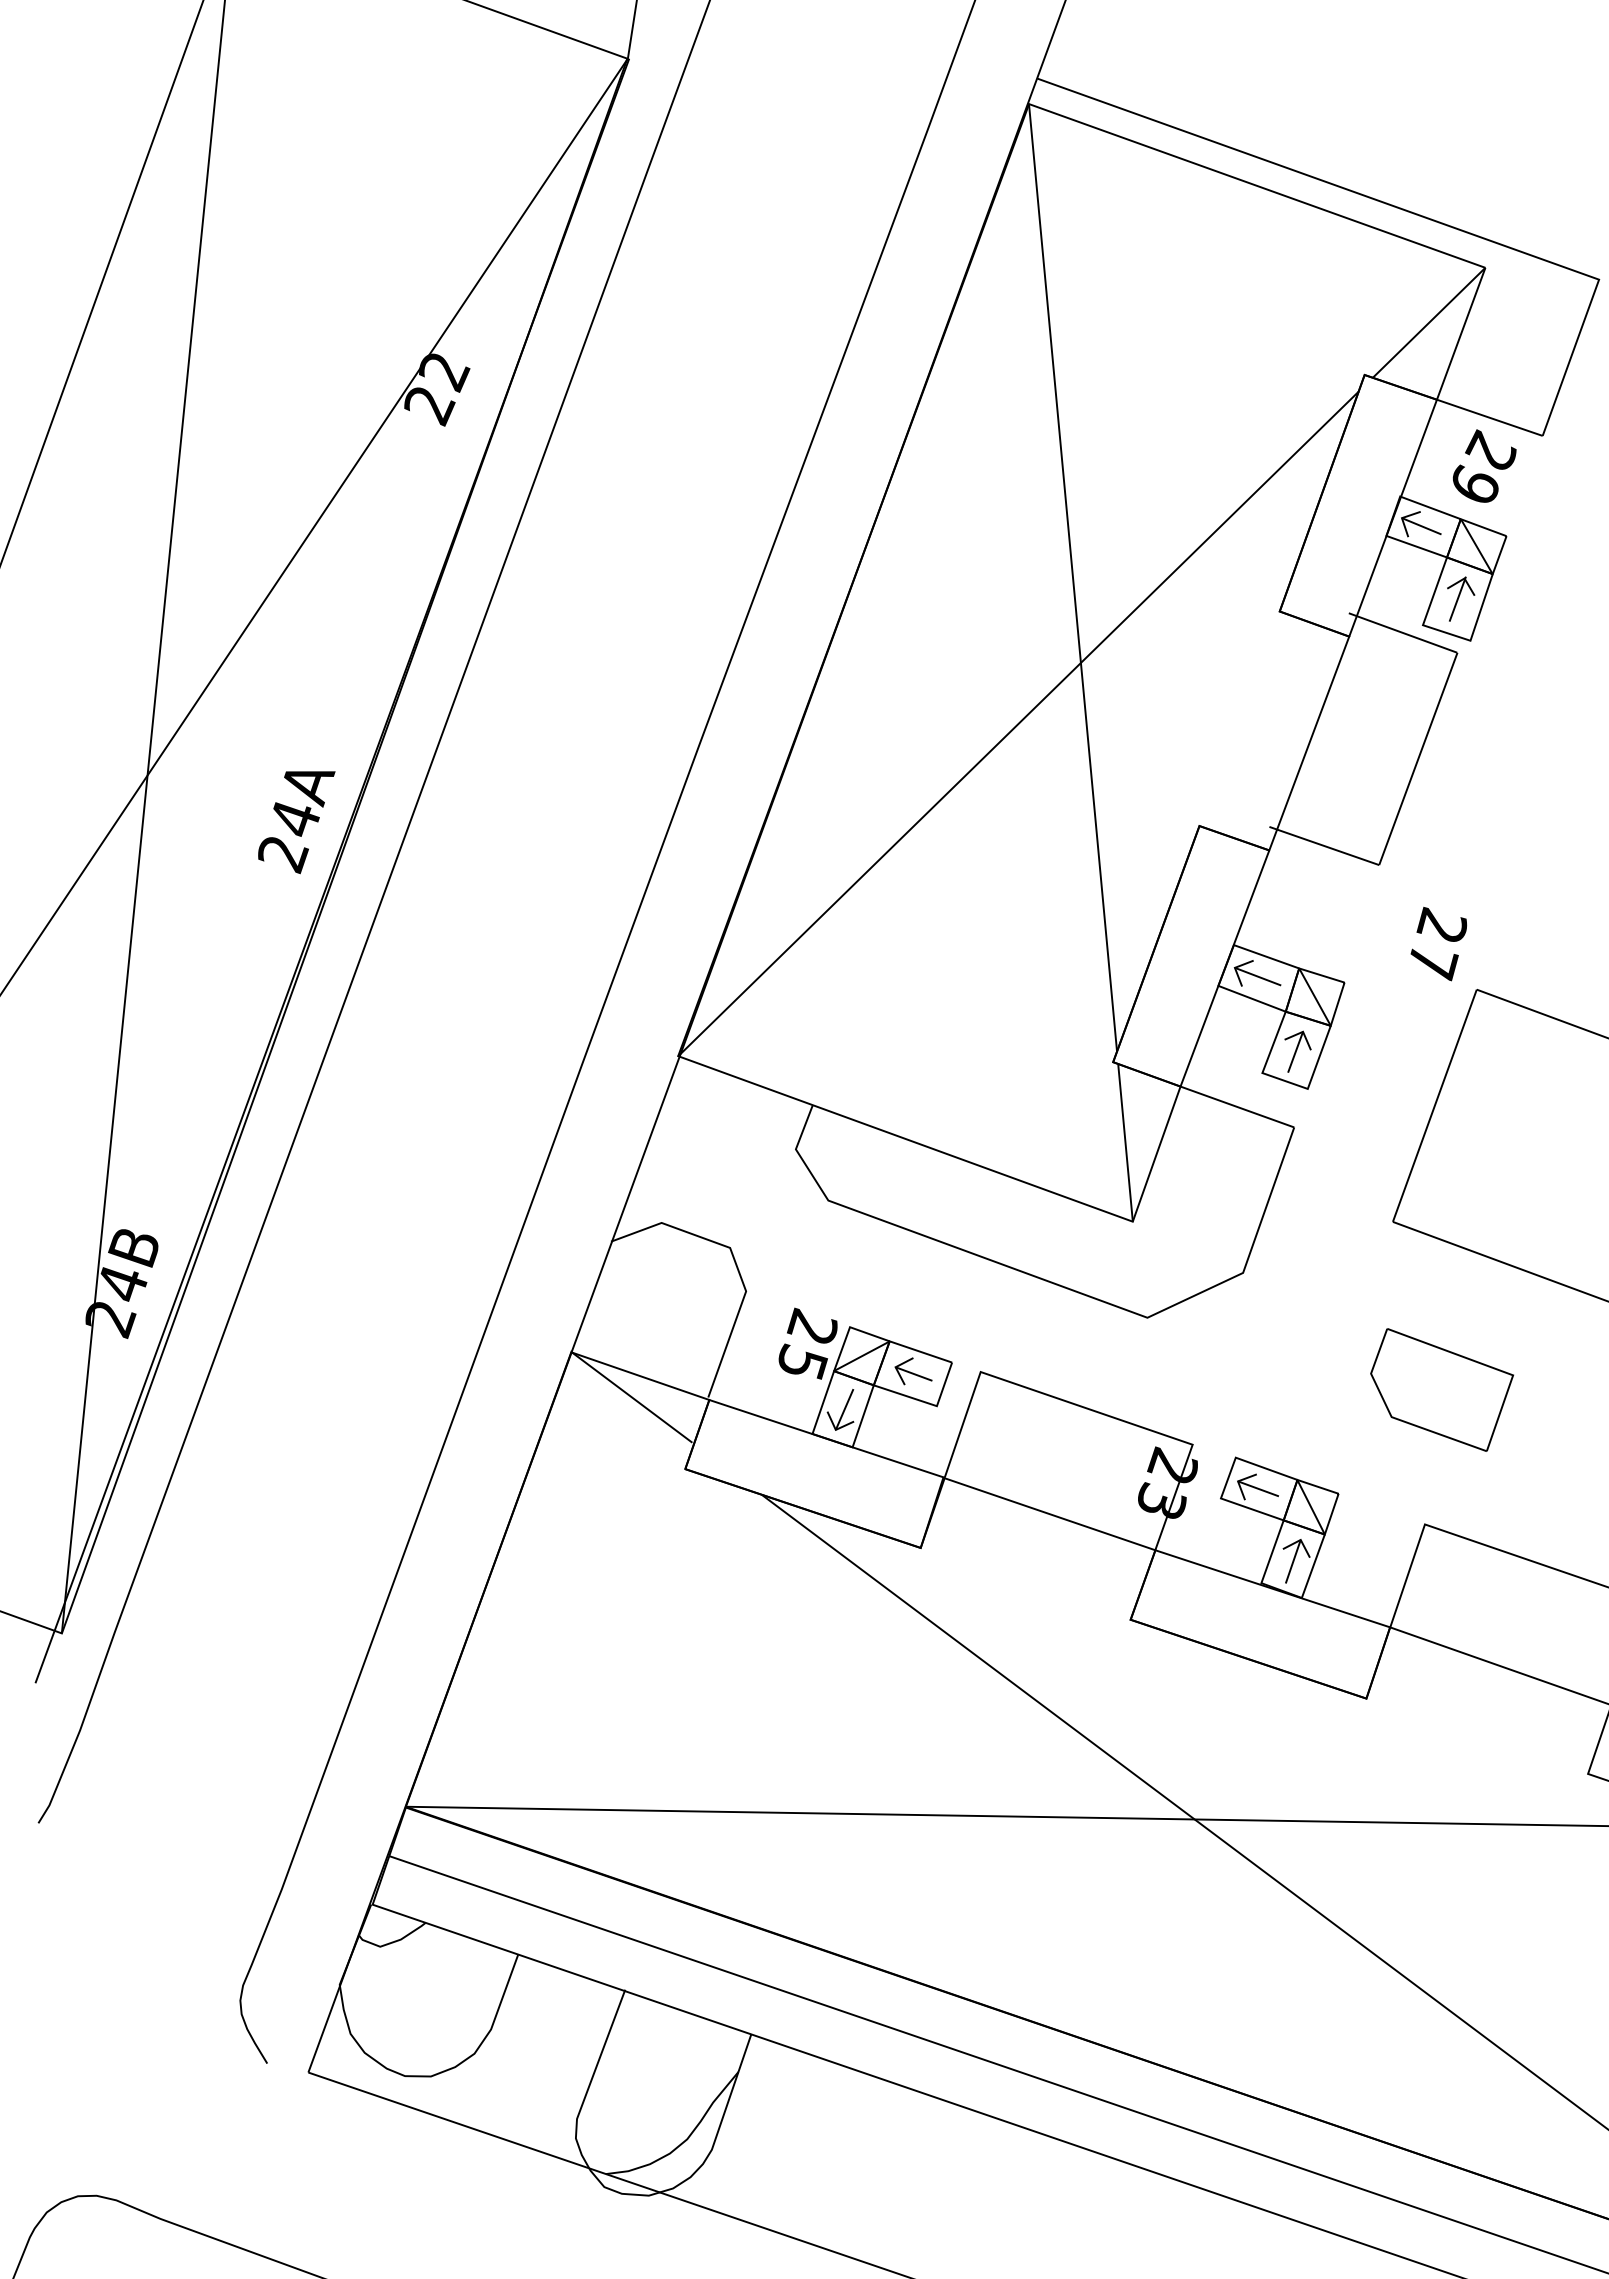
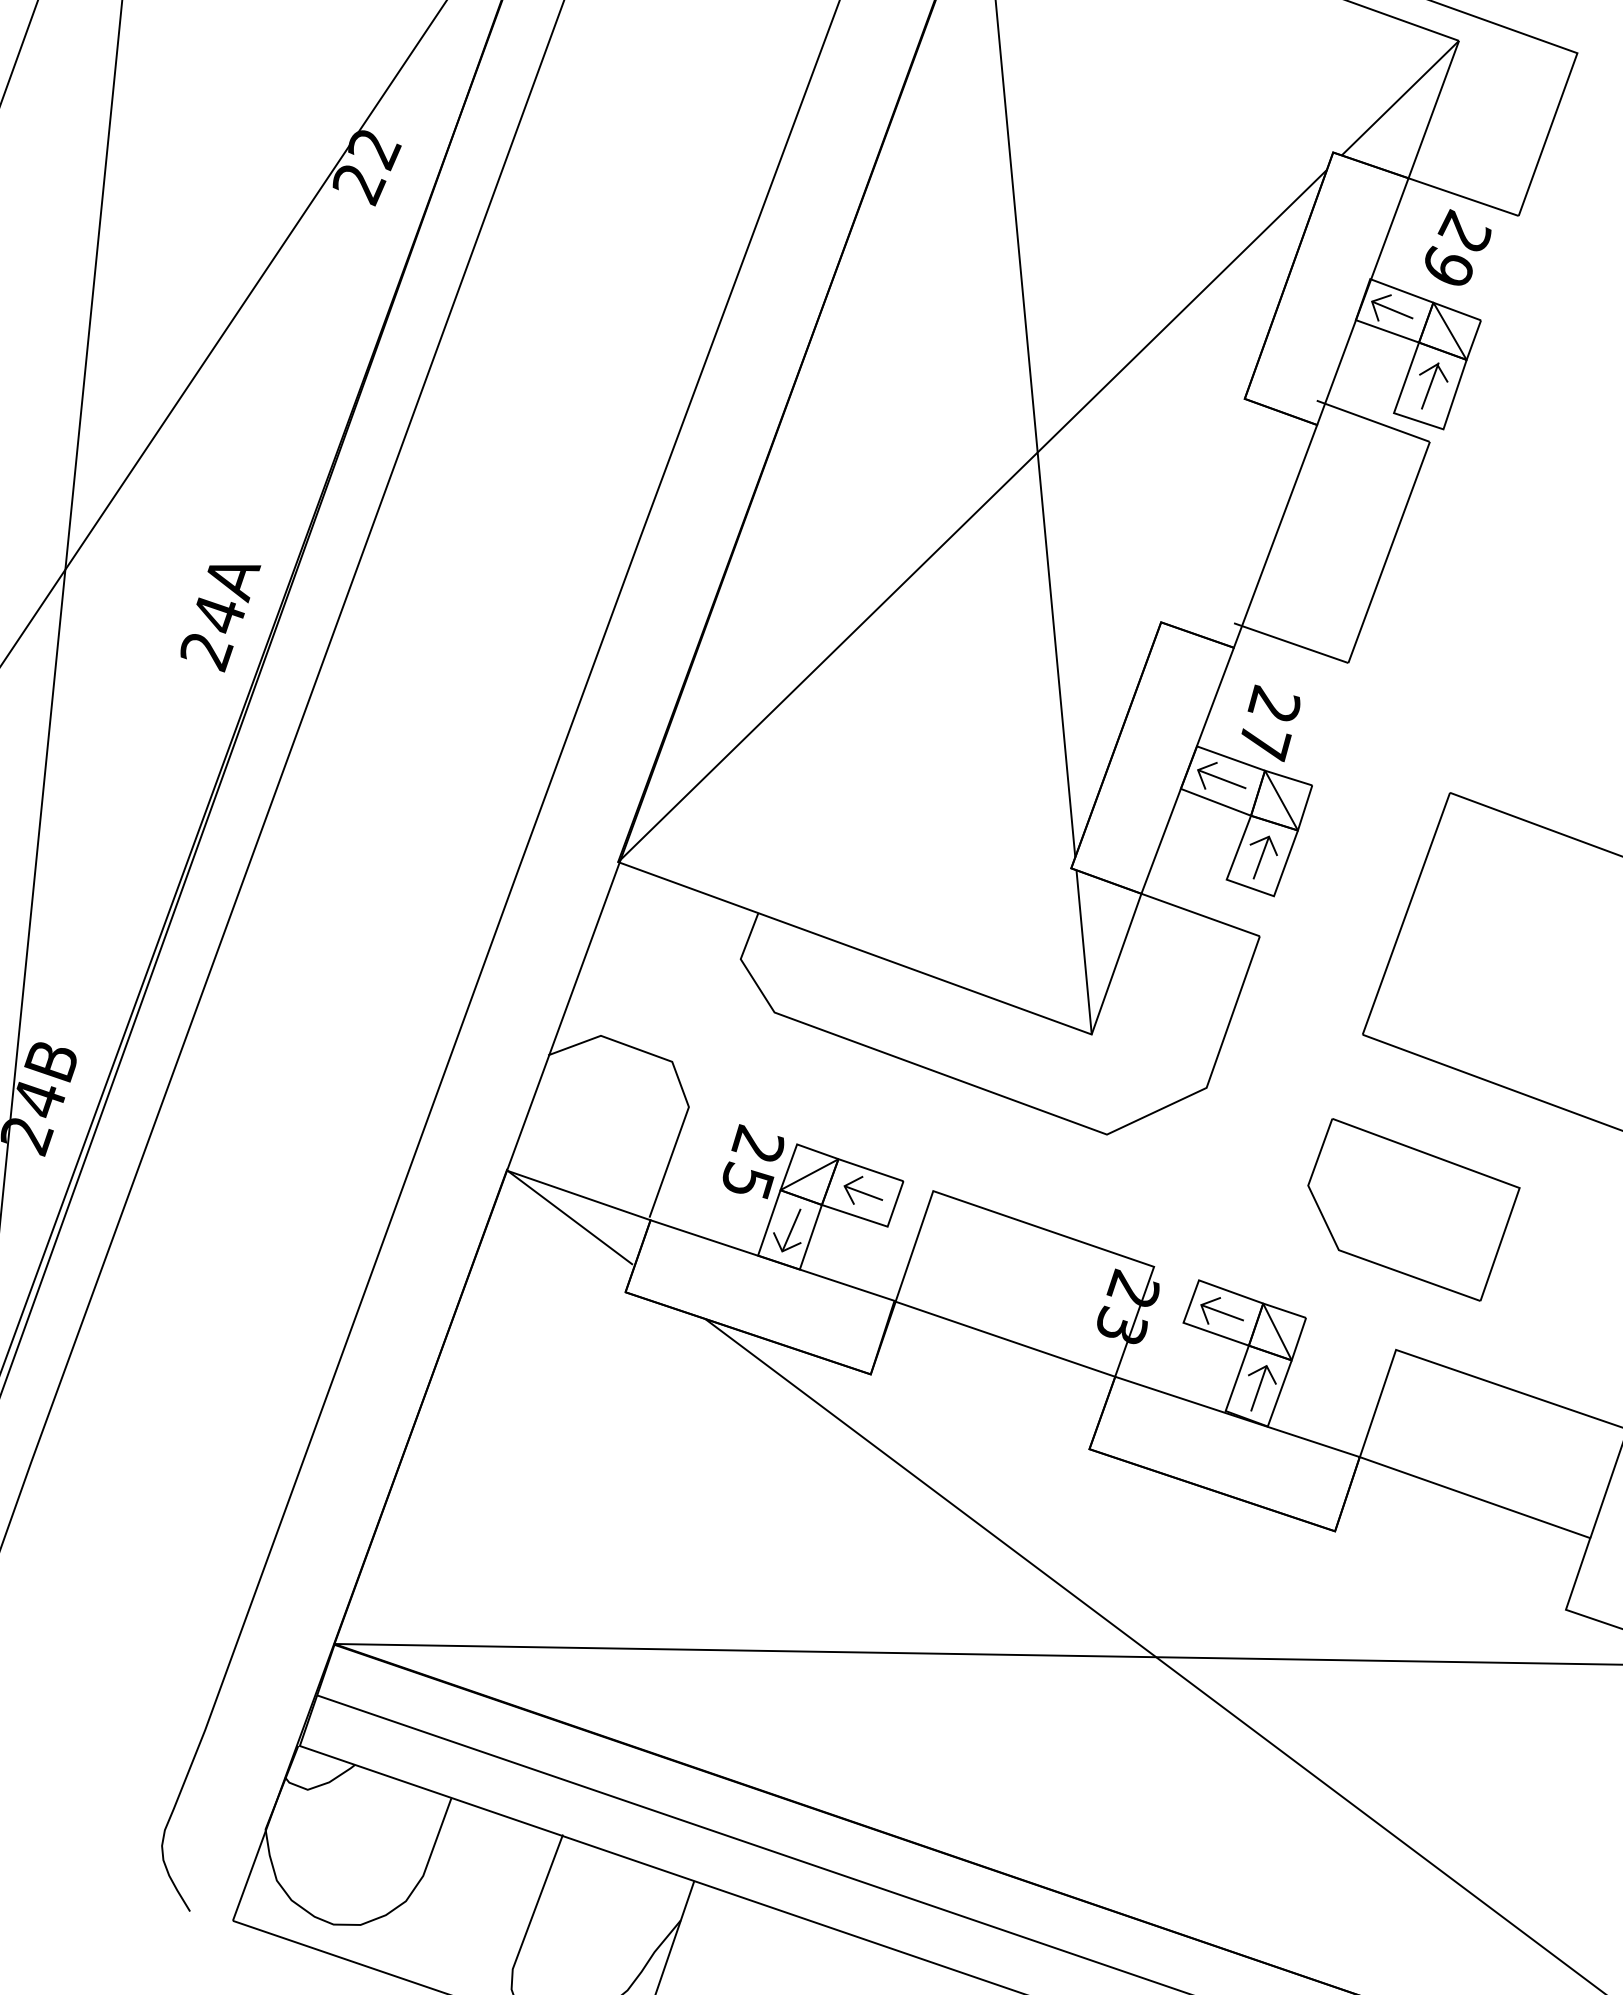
text: (1438, 943) -> (1270, 722), moved
part: (1441, 1389) -> (1413, 1209), size x1.43

